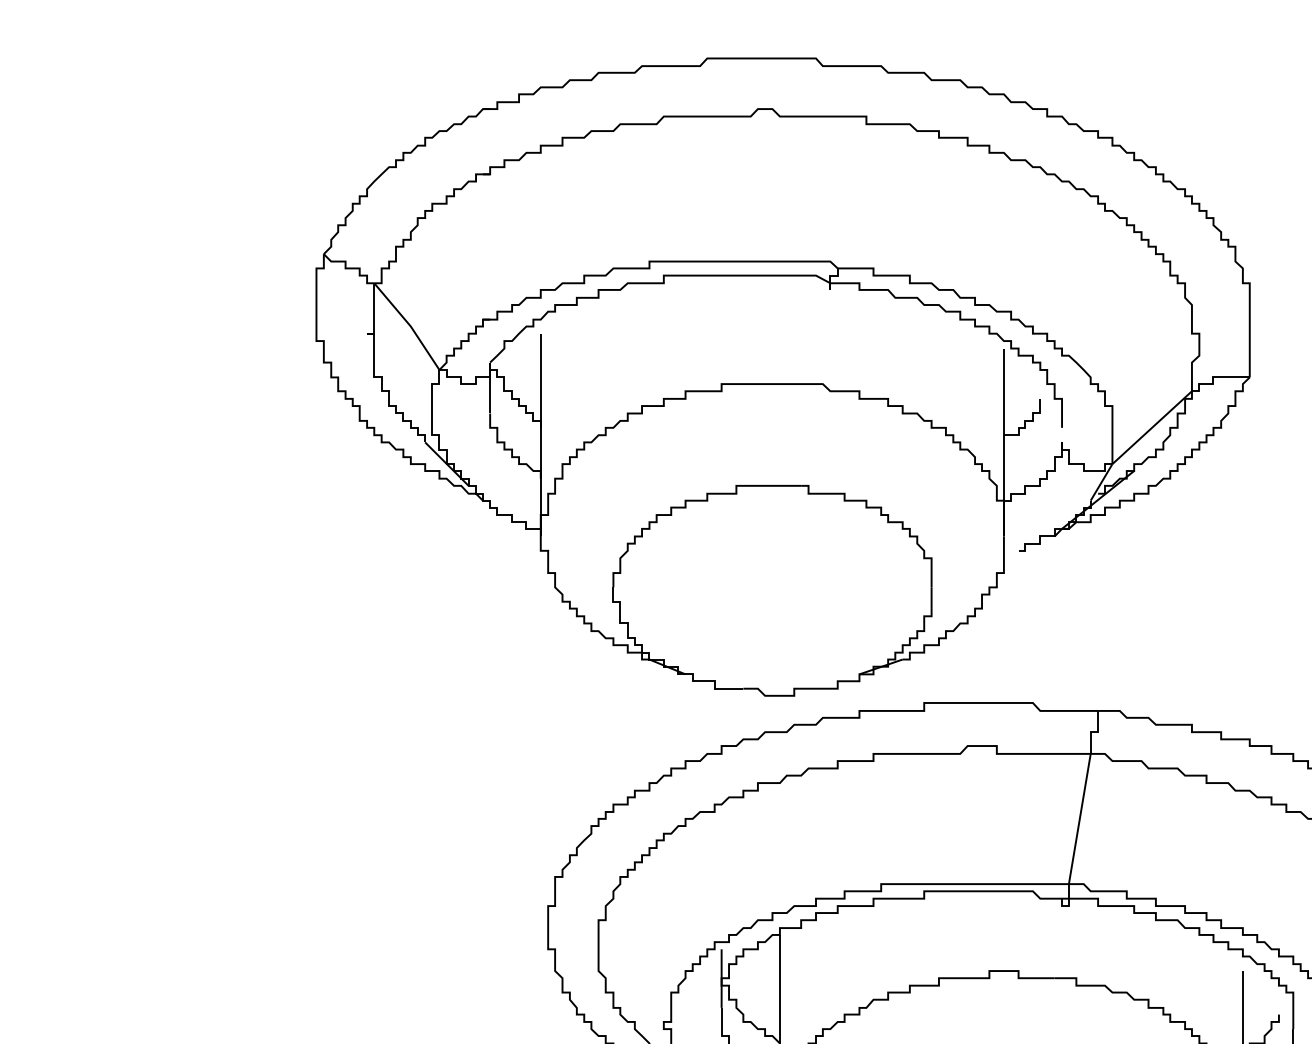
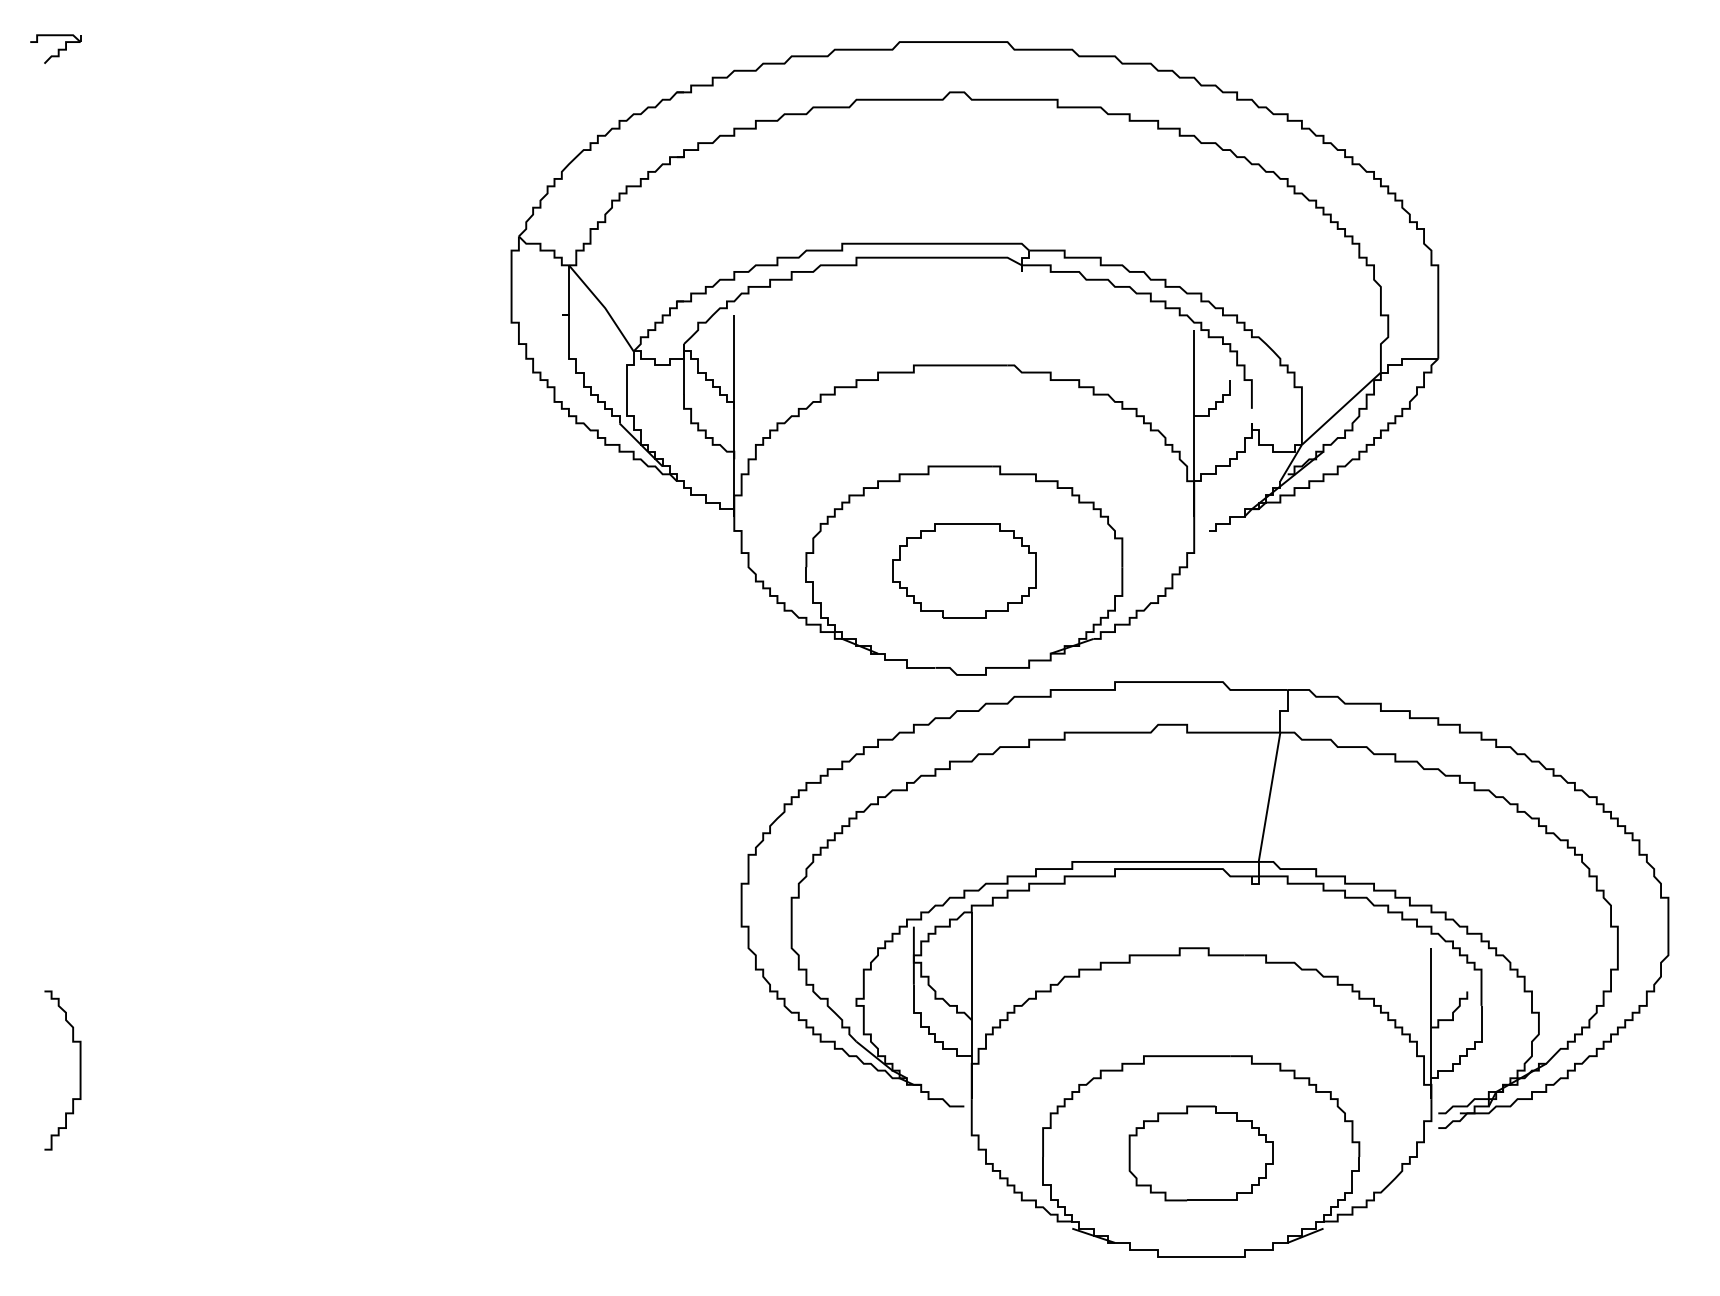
part: (772, 590) -> (964, 570), added

